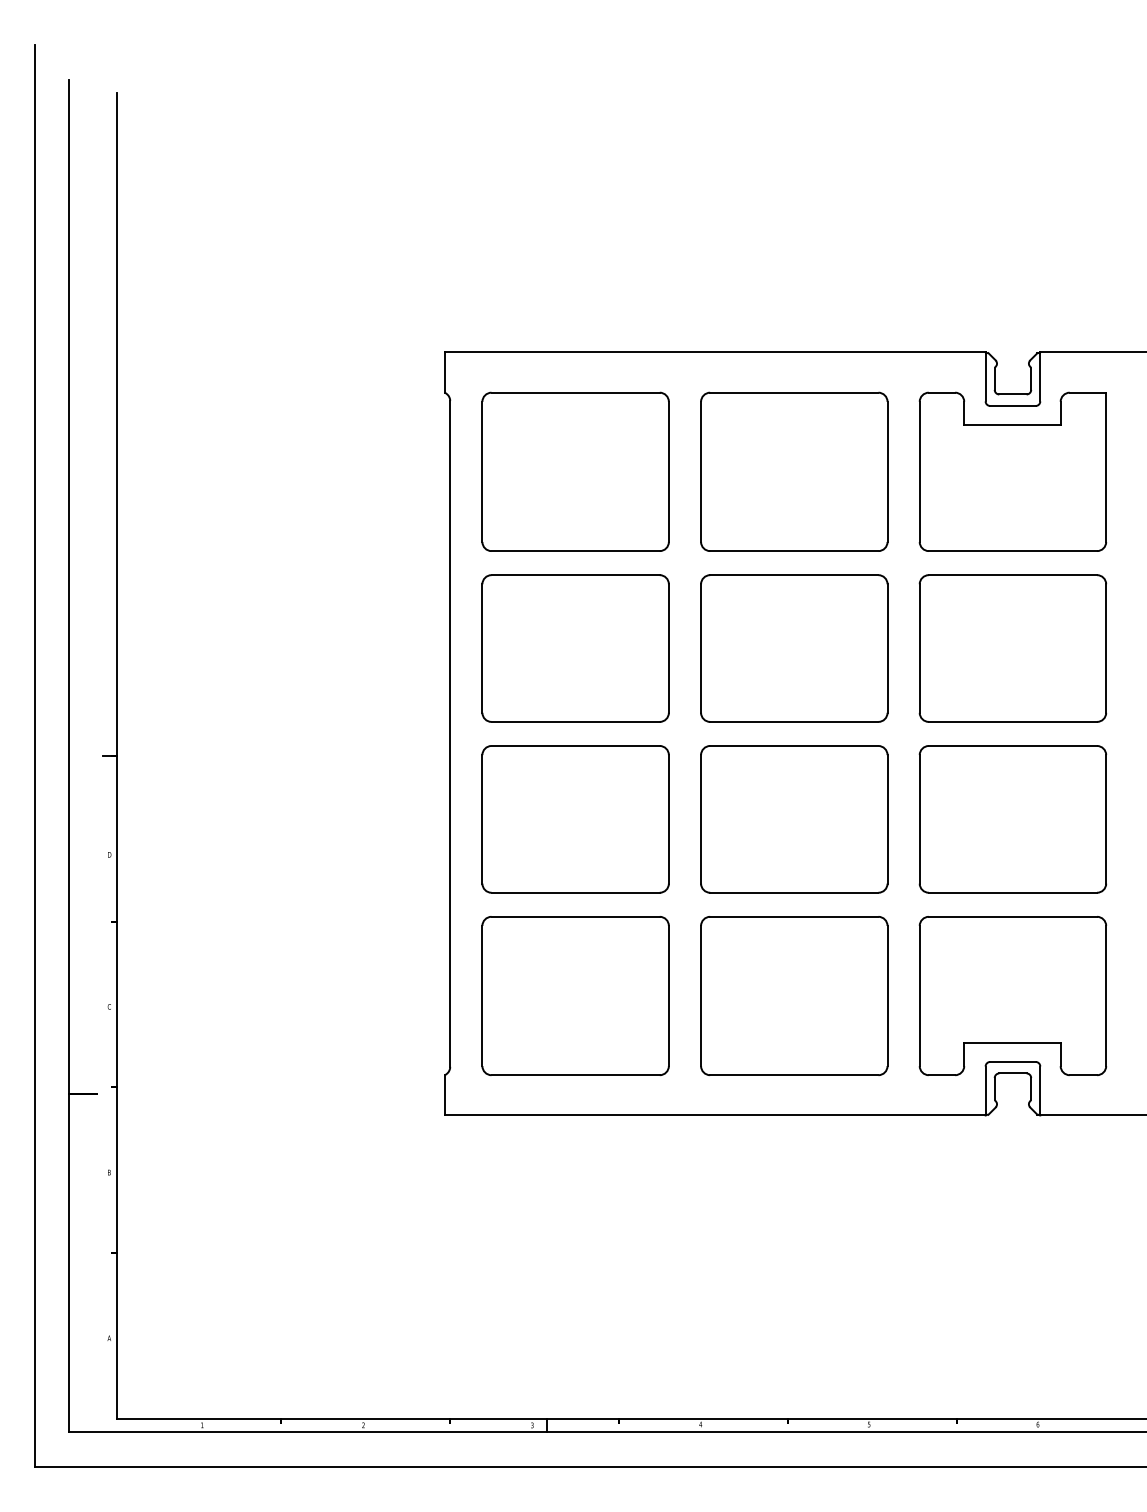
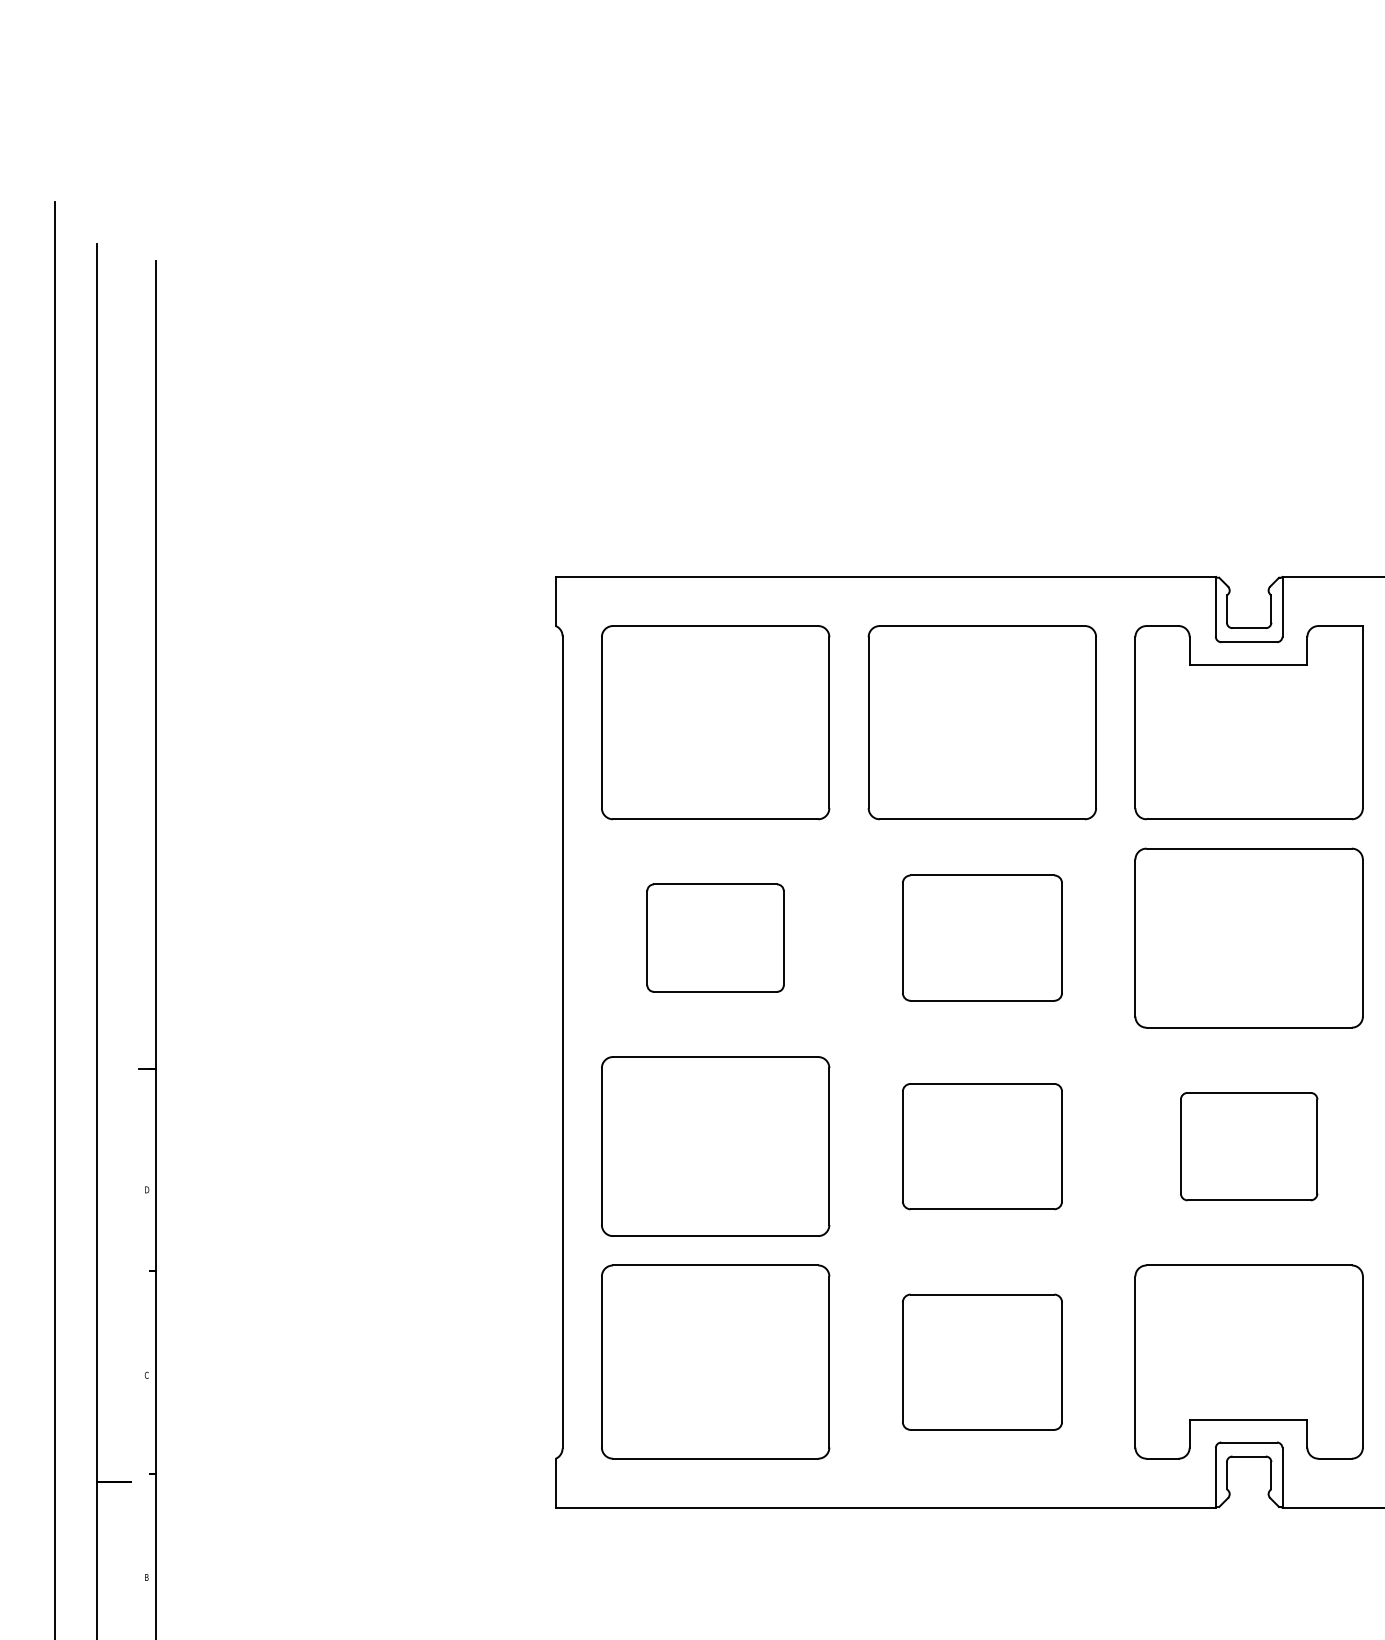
part: (575, 648) -> (715, 938), size x0.6
part: (794, 648) -> (982, 938), size x0.7
part: (794, 819) -> (982, 1146), size x0.7
part: (1012, 819) -> (1248, 1146), size x0.6
part: (794, 996) -> (982, 1362), size x0.7

